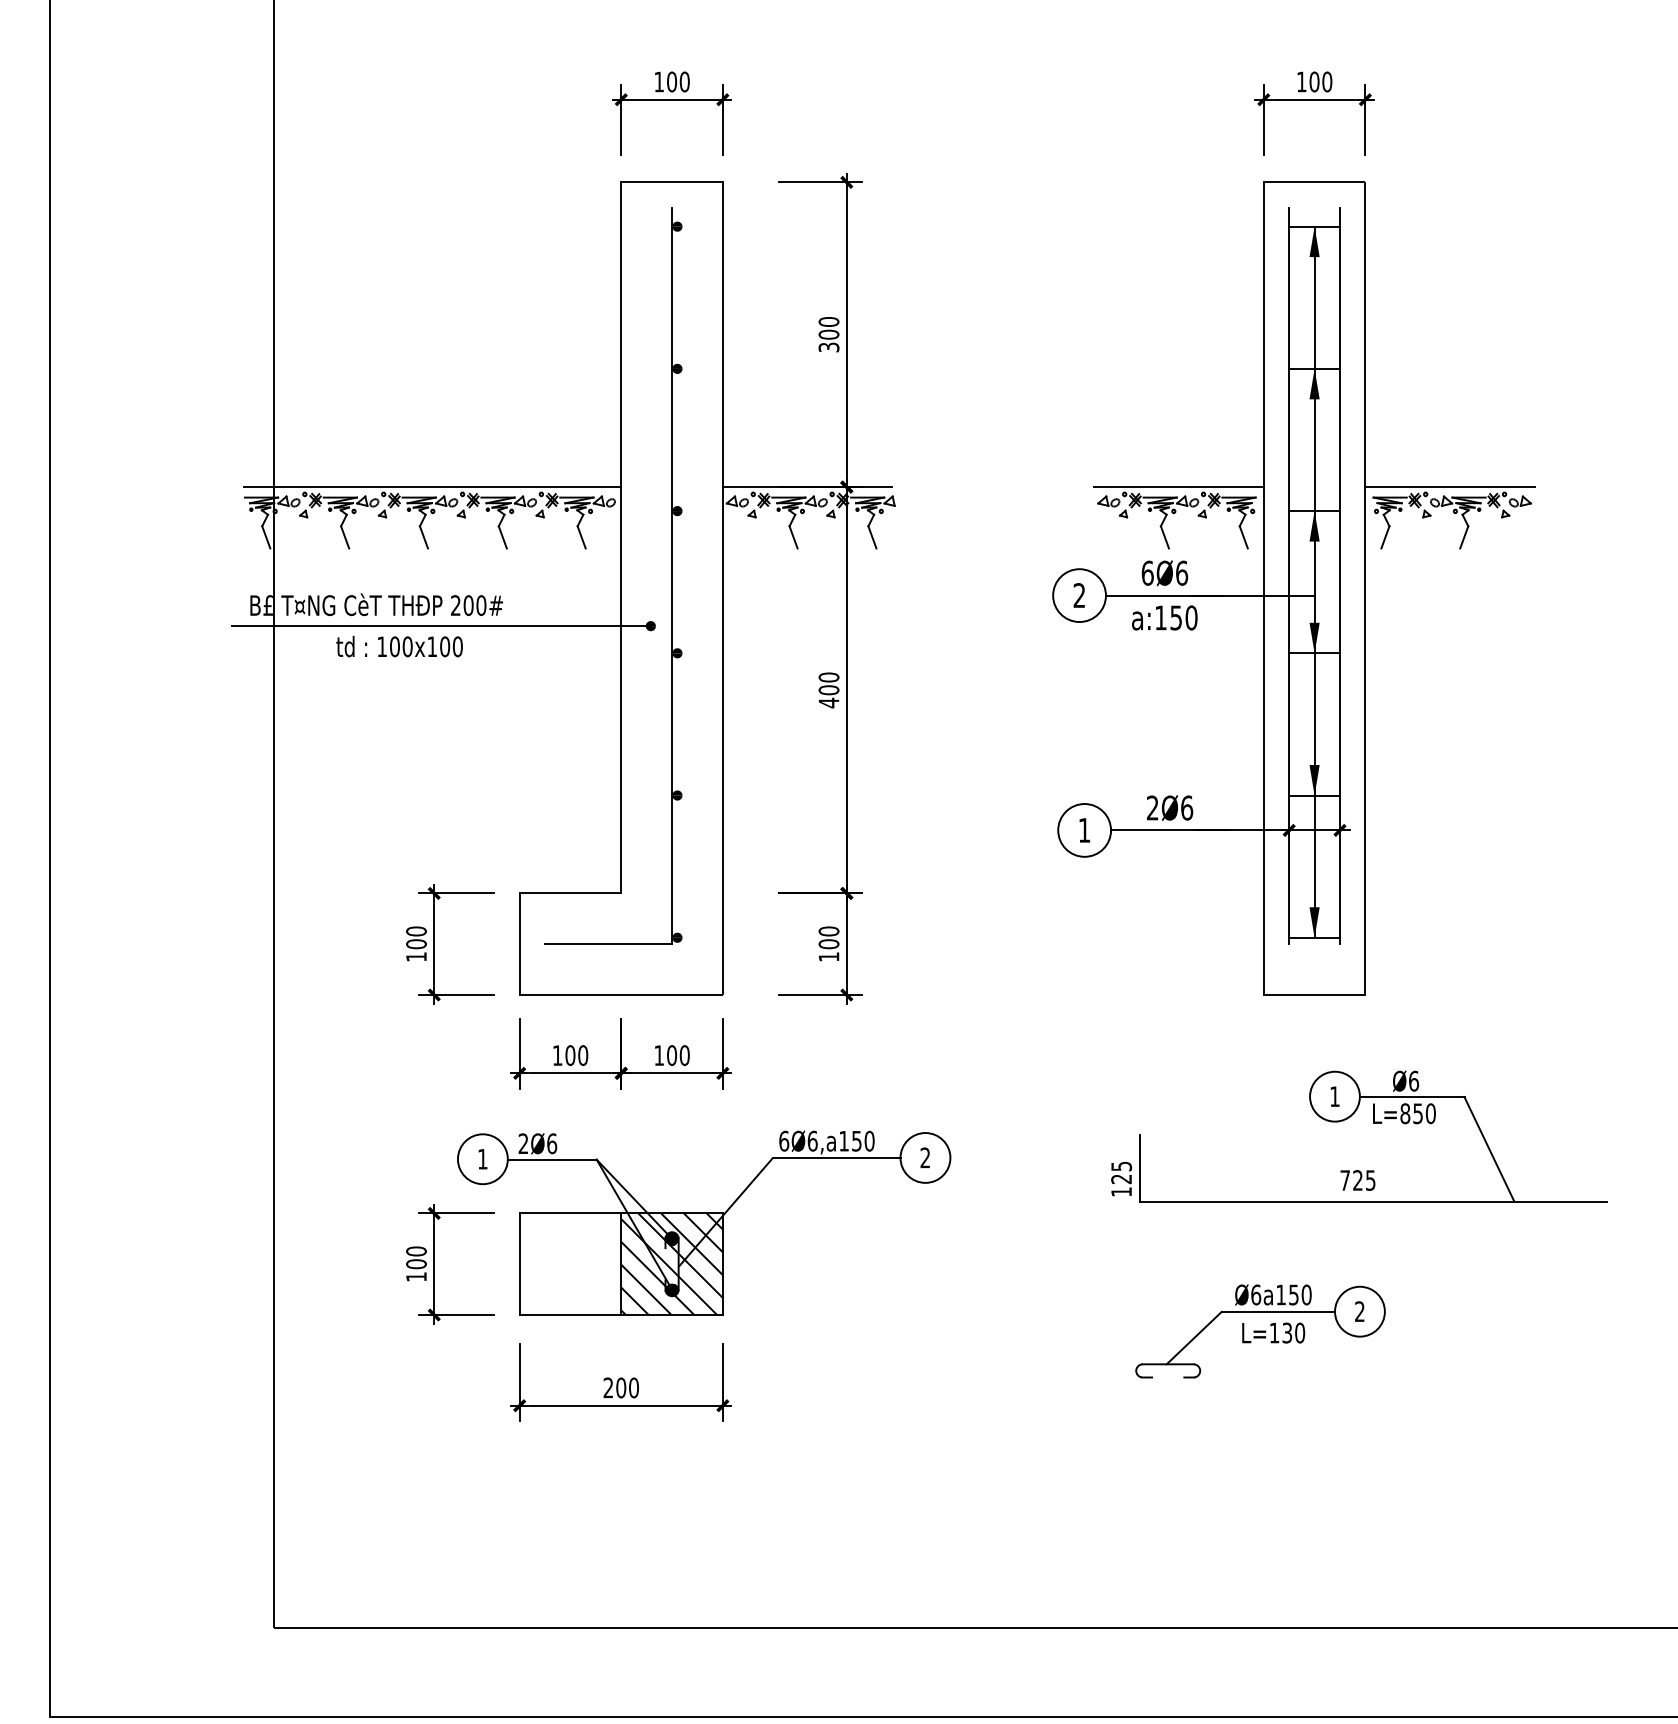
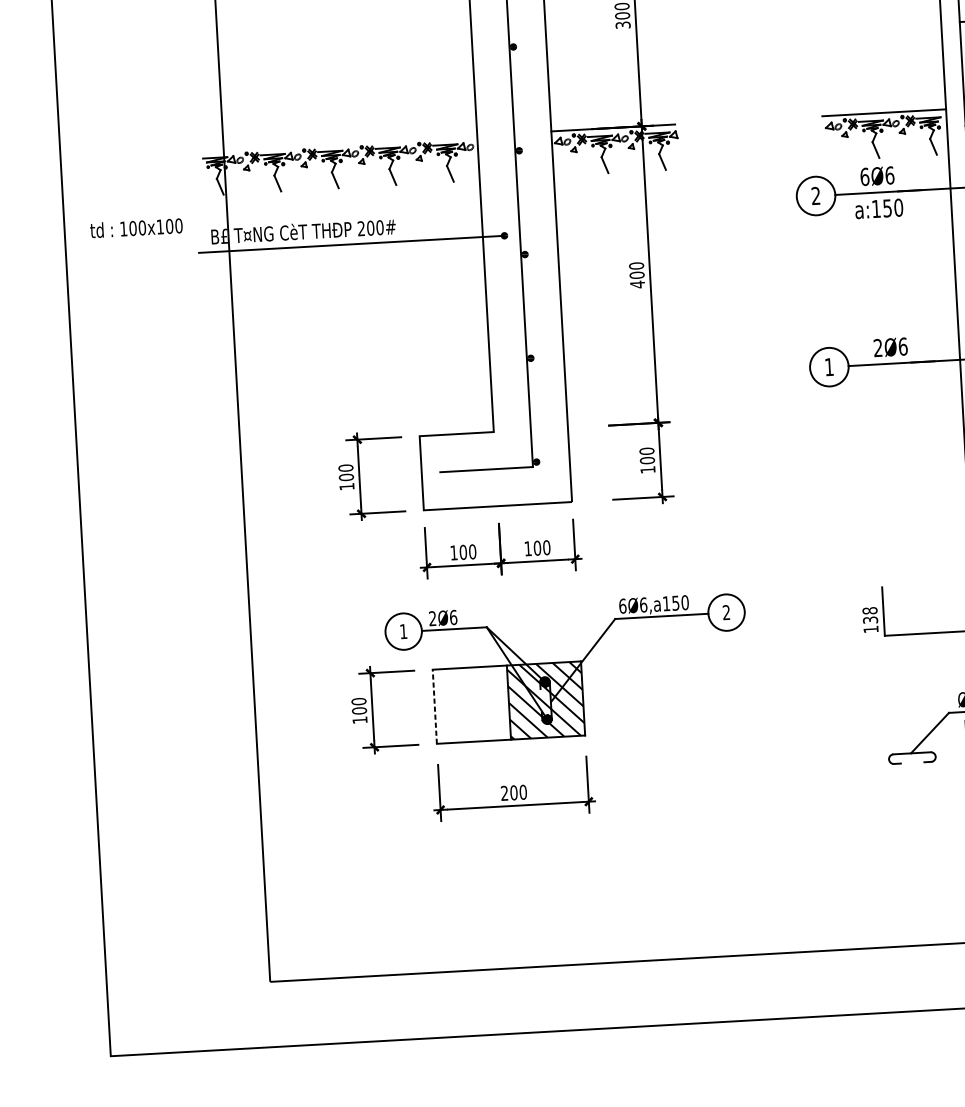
line: (432, 487) -> (339, 143), removed
text: (399, 646) -> (136, 228), moved
text: (1121, 1172) -> (870, 615), 125 -> 138
line: (519, 1264) -> (434, 706), solid -> dashed

